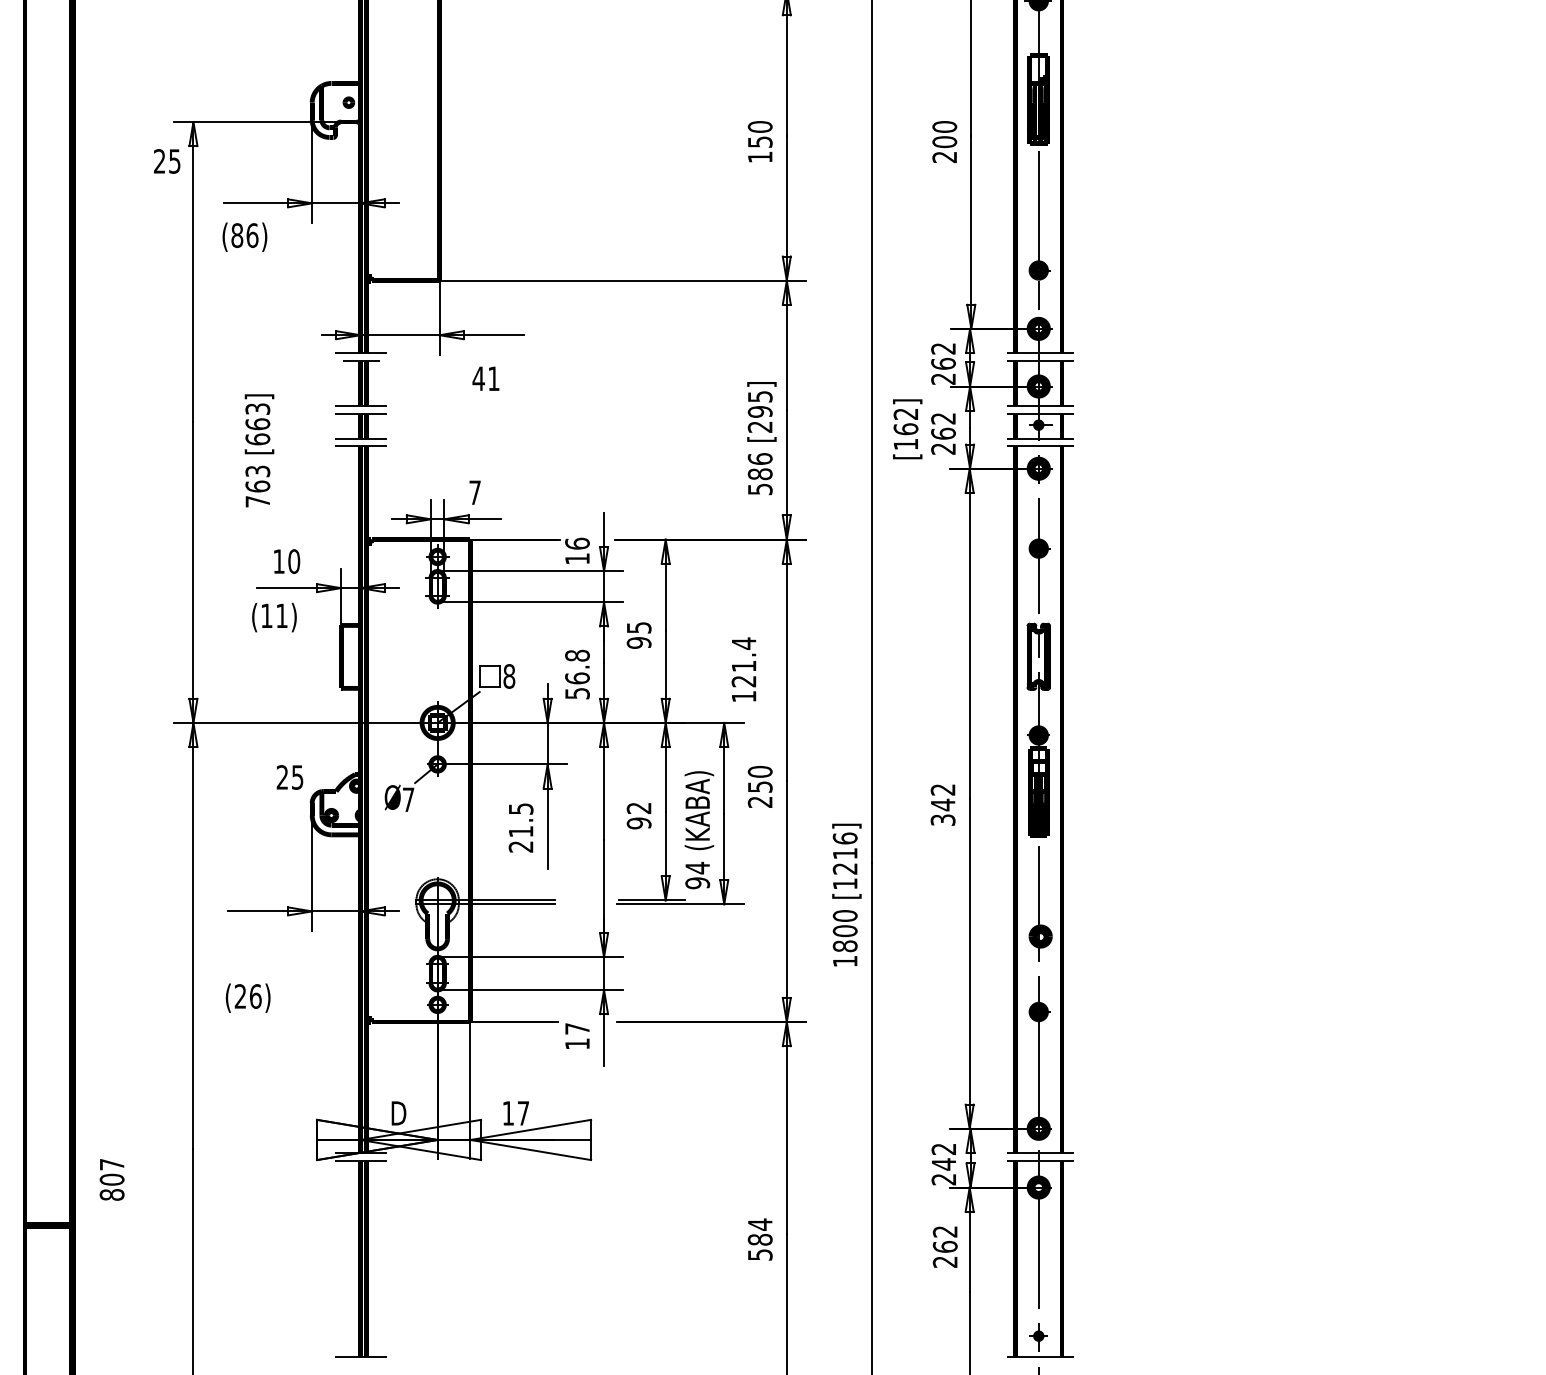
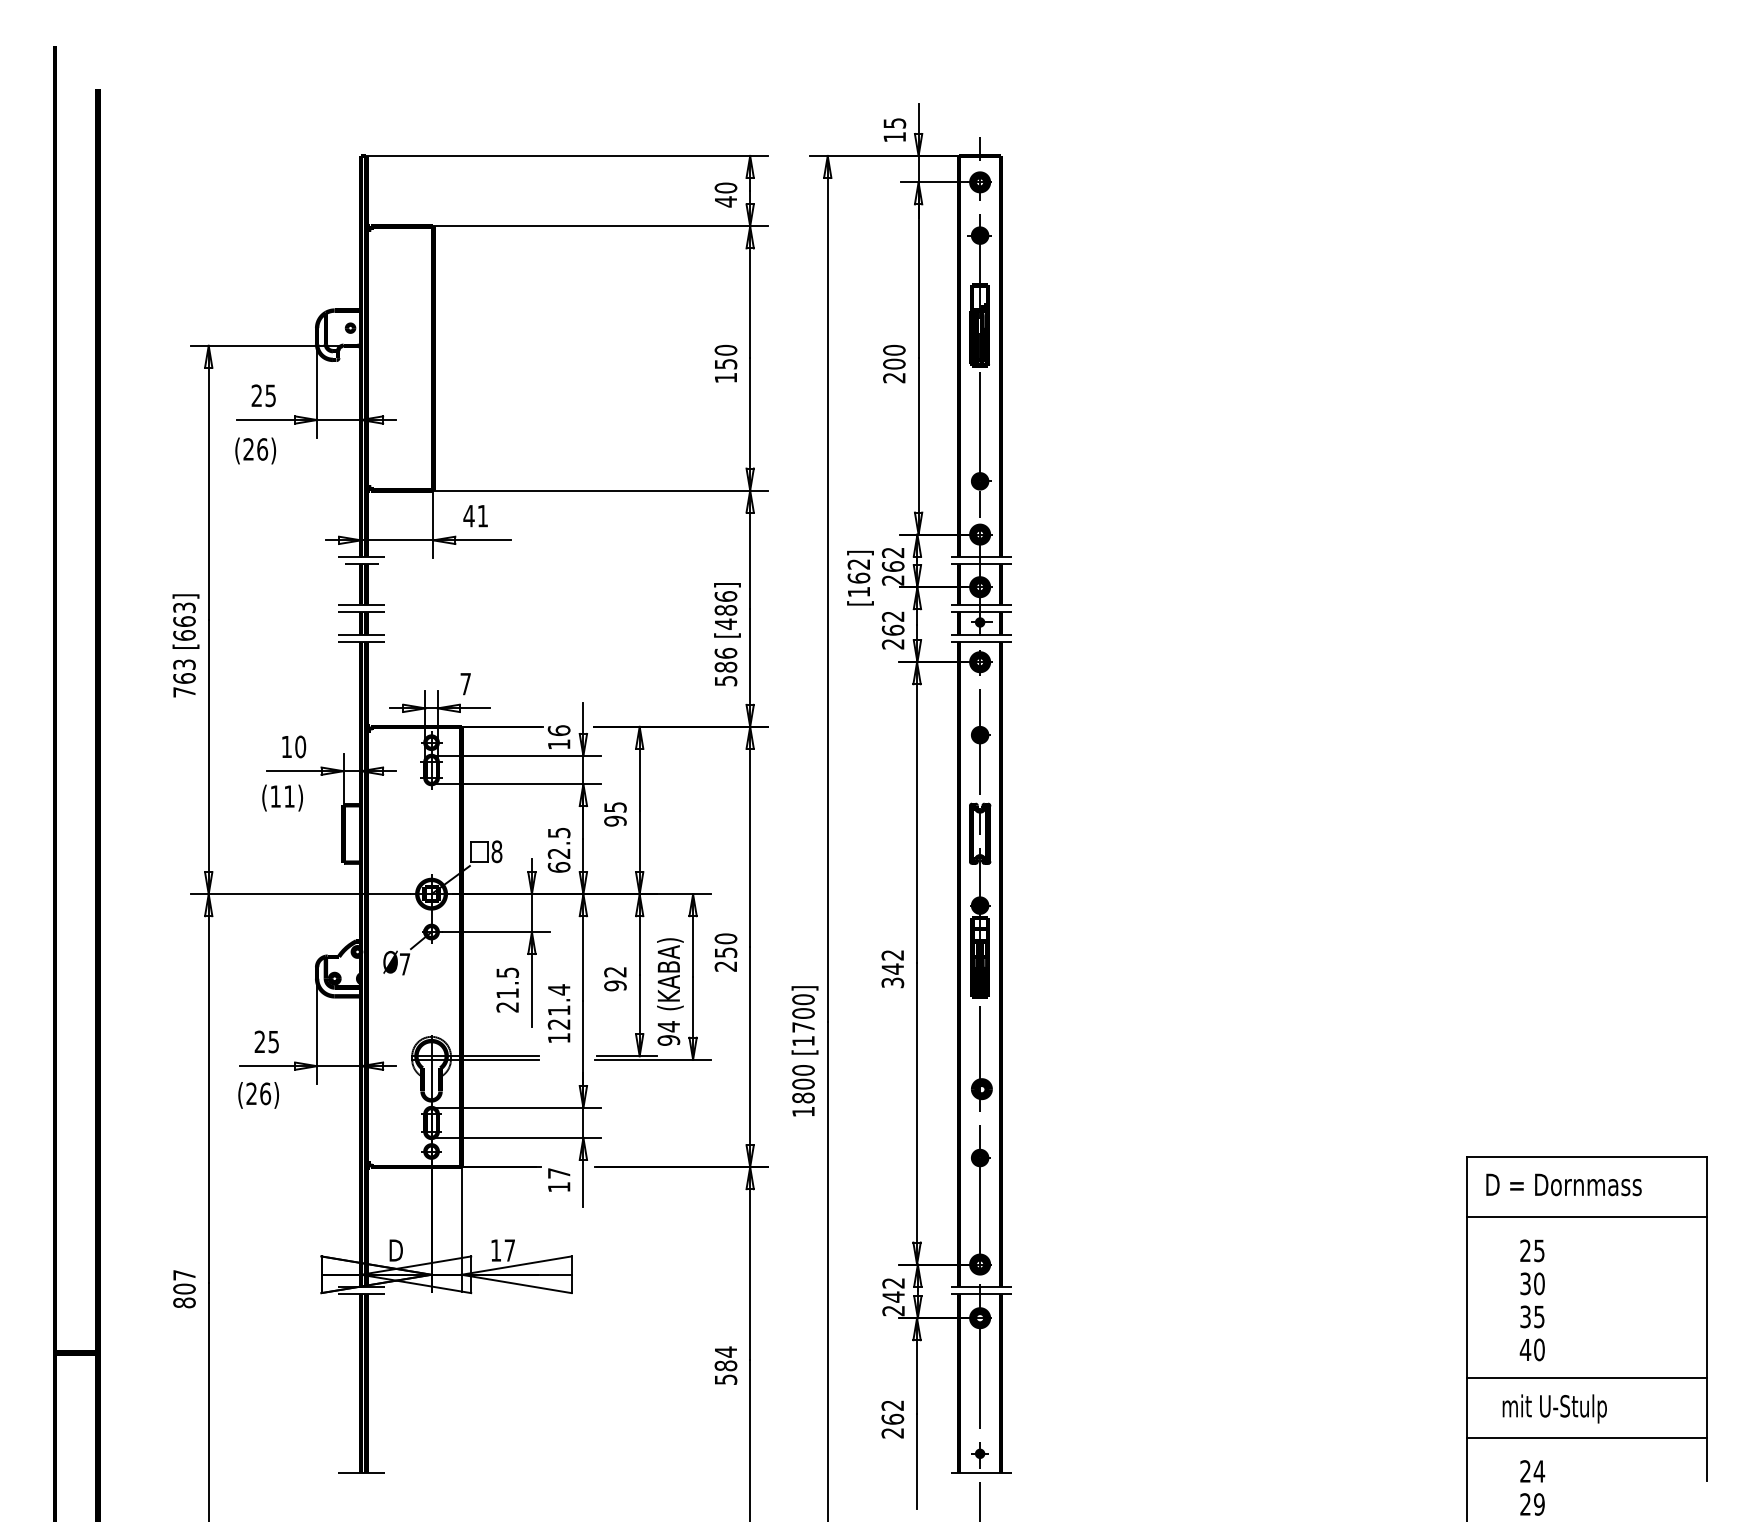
text: (166, 161) -> (263, 395), moved
text: (237, 235) -> (248, 449), (86) -> (26)
text: (485, 379) -> (475, 516), moved
text: (759, 412) -> (725, 610), [295] -> [486]
text: (907, 428) -> (860, 577), moved
text: (258, 450) -> (185, 645), moved
text: (743, 669) -> (558, 1013), moved
text: (576, 673) -> (558, 849), 56.8 -> 62.5
text: (289, 776) -> (266, 1041), moved
text: (845, 853) -> (803, 1013), [1216] -> [1700]
text: (248, 998) -> (258, 1095), moved
text: (112, 1180) -> (184, 1289), moved
text: (944, 1247) -> (892, 1419), moved

